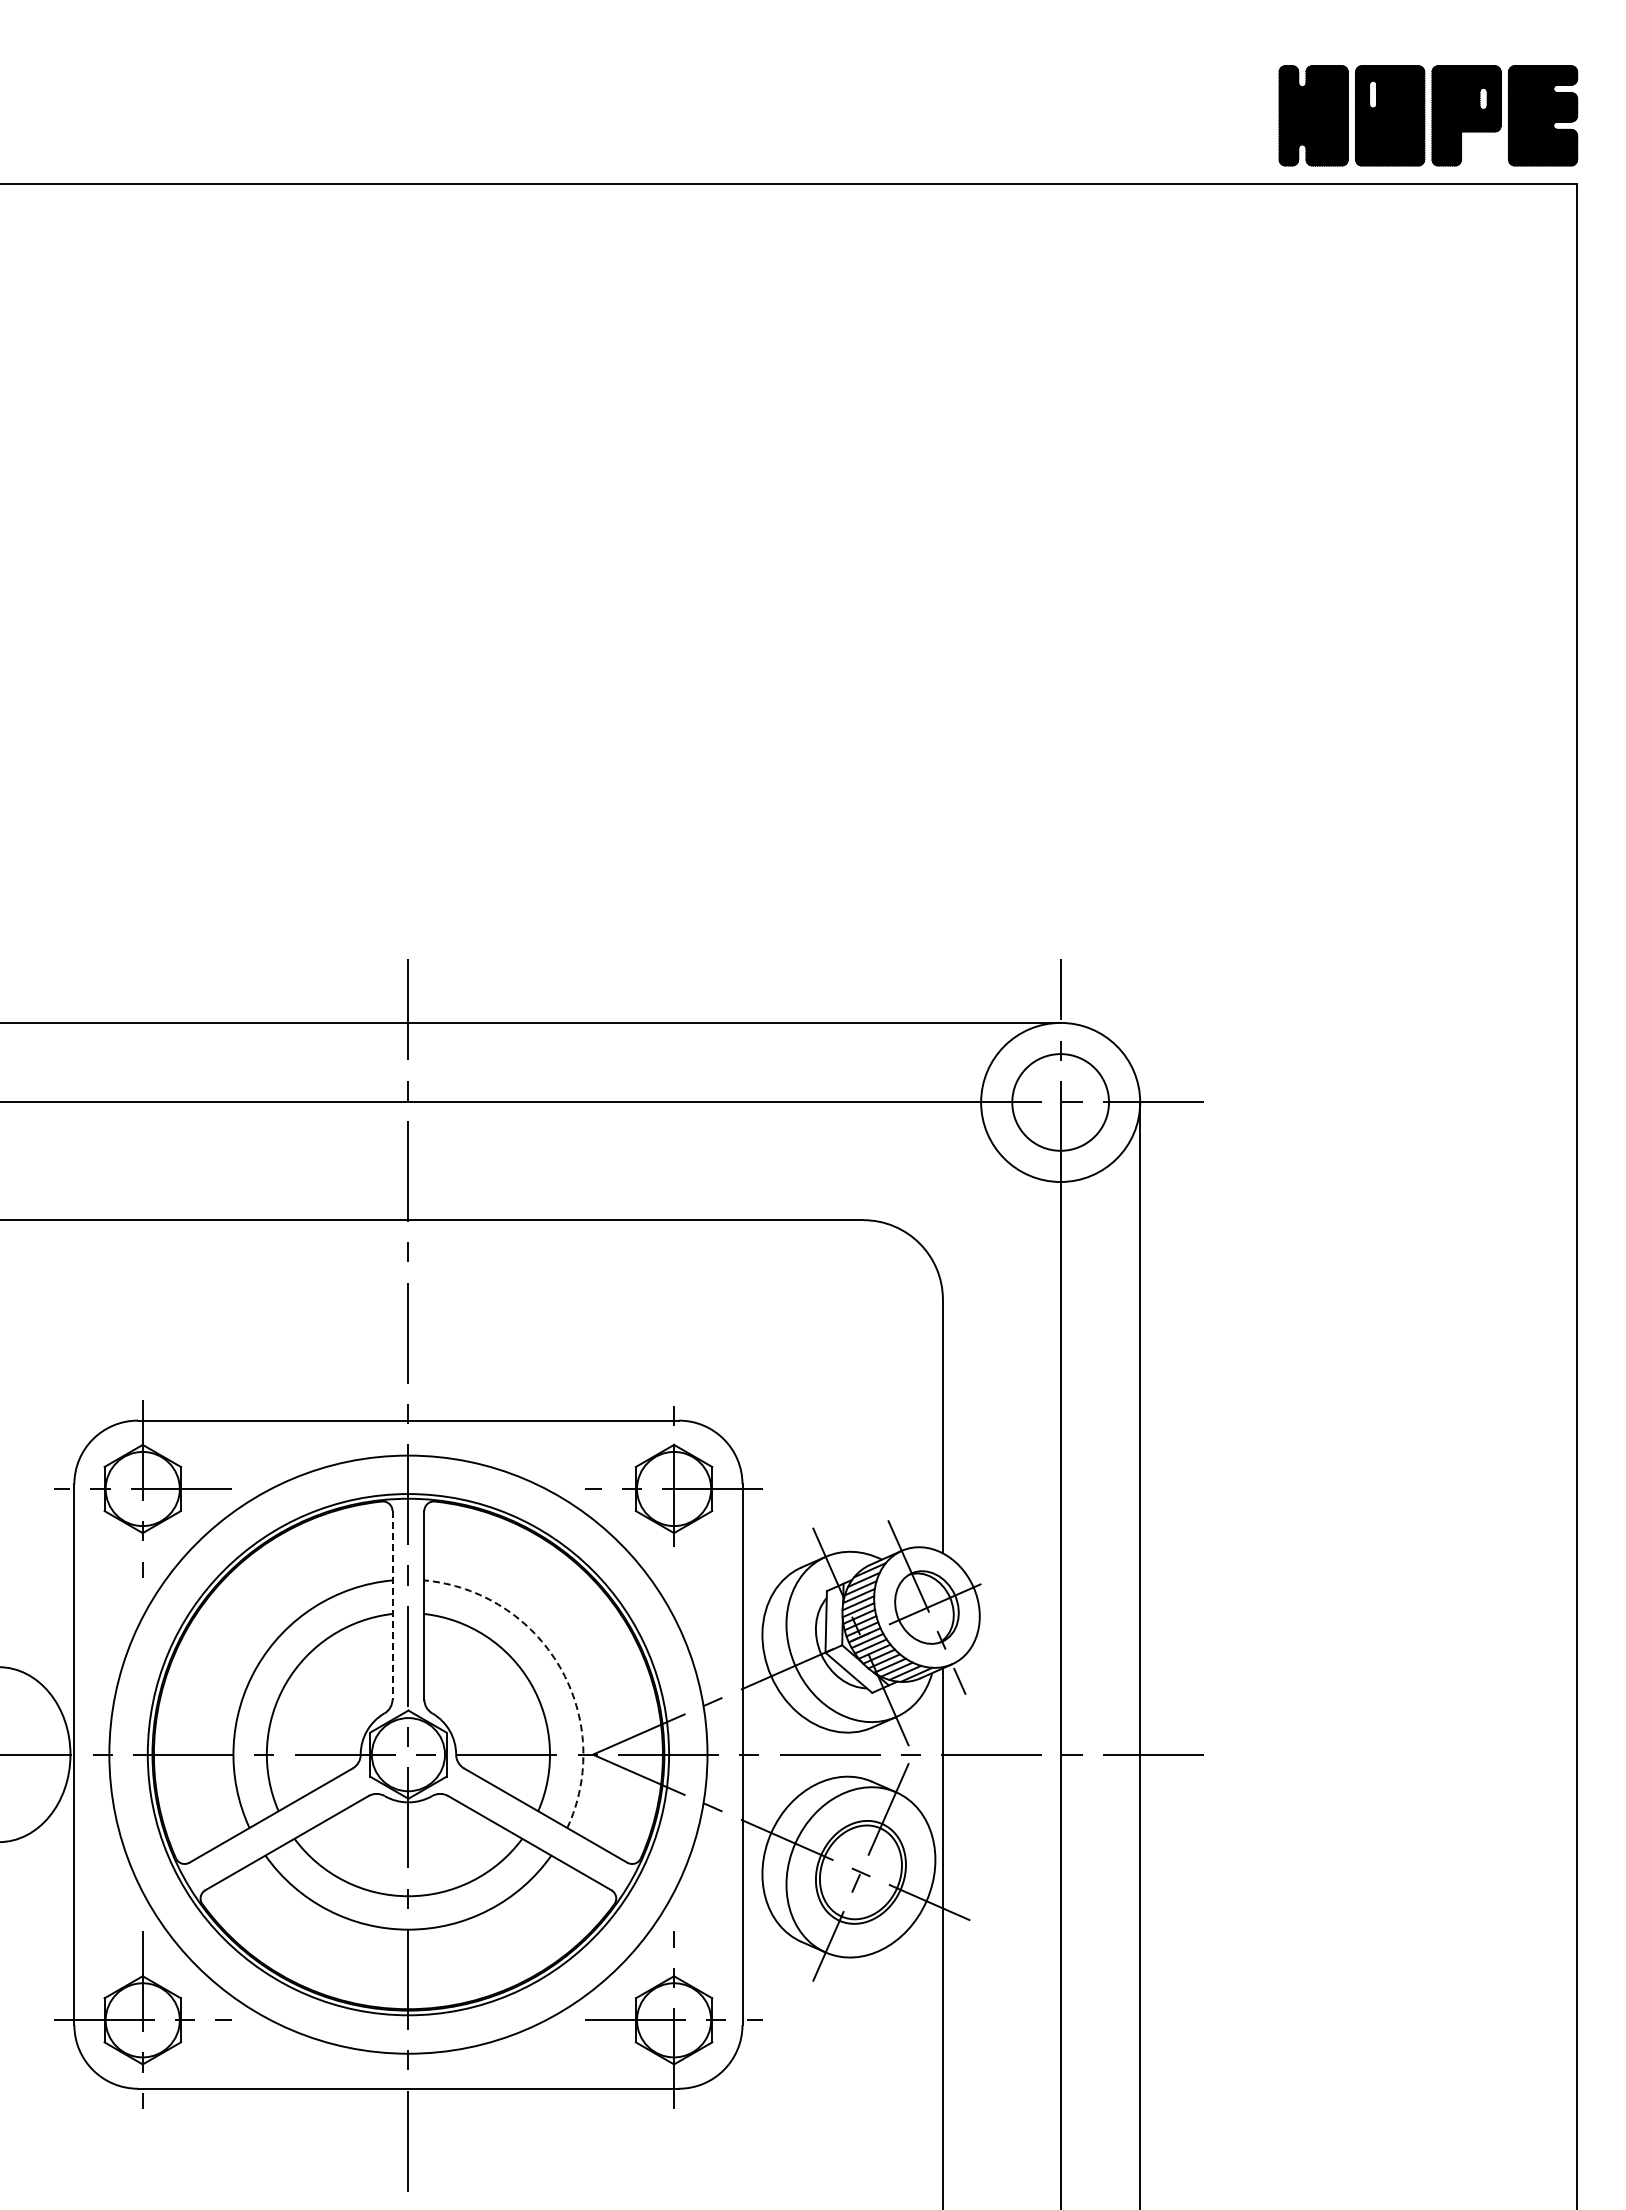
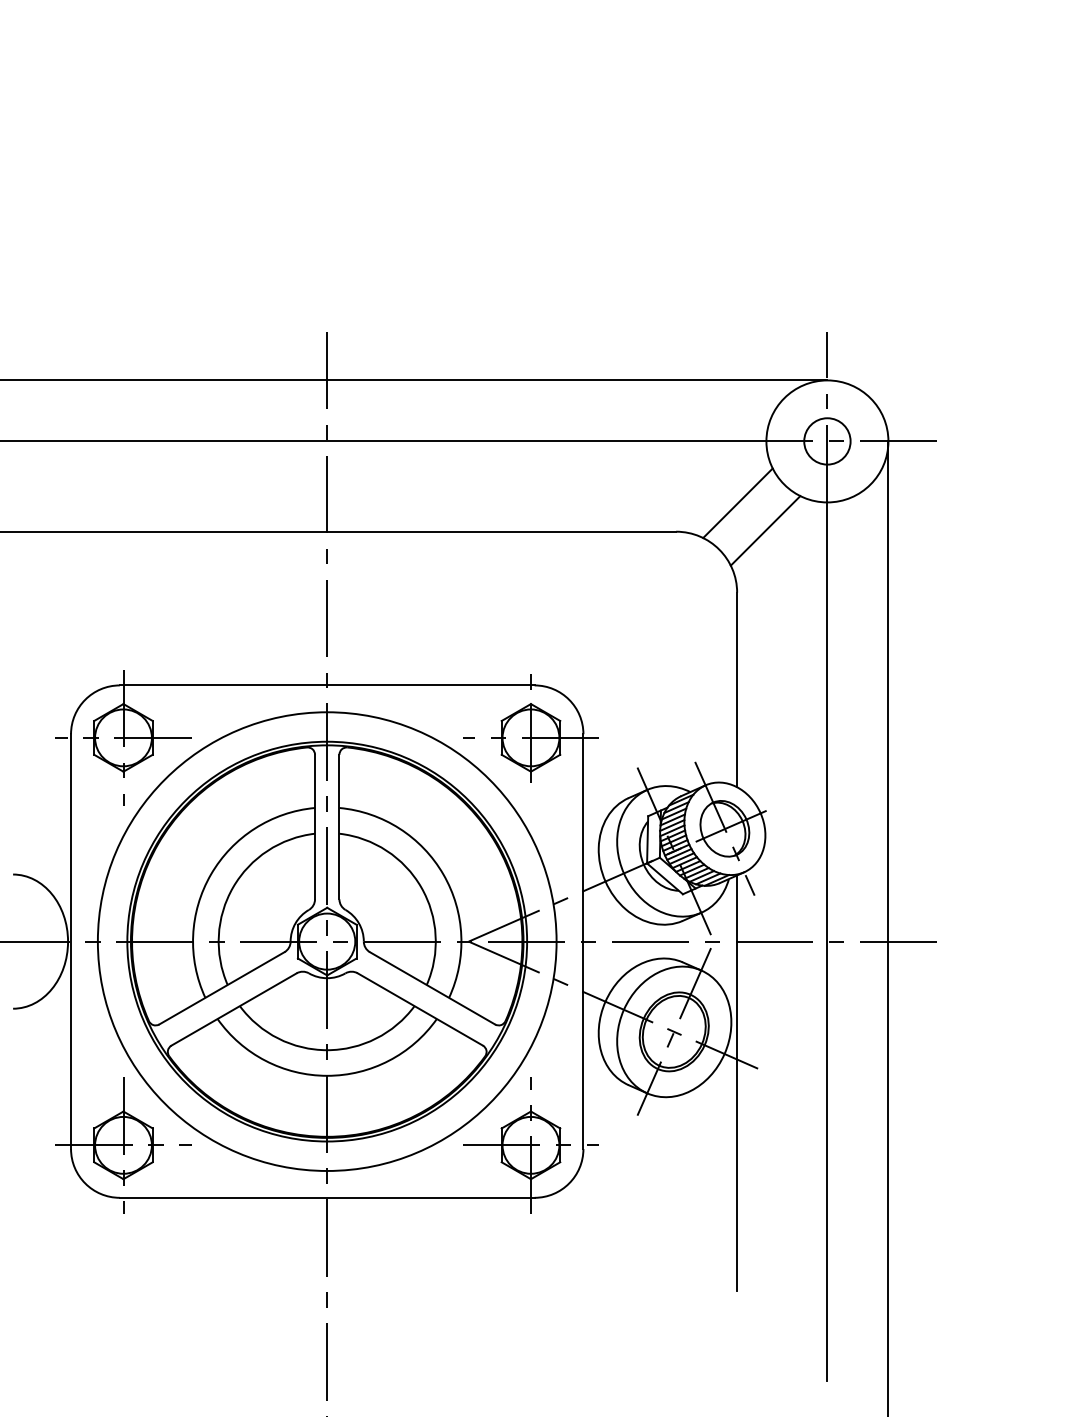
circle: (1060, 1102) -> (827, 441), size x0.62
line: (943, 1182) -> (737, 502), added
line: (979, 1218) -> (765, 530), added
line: (392, 1605) -> (315, 827), dashed -> solid
arc: (559, 1667) -> (443, 874), dashed -> solid

